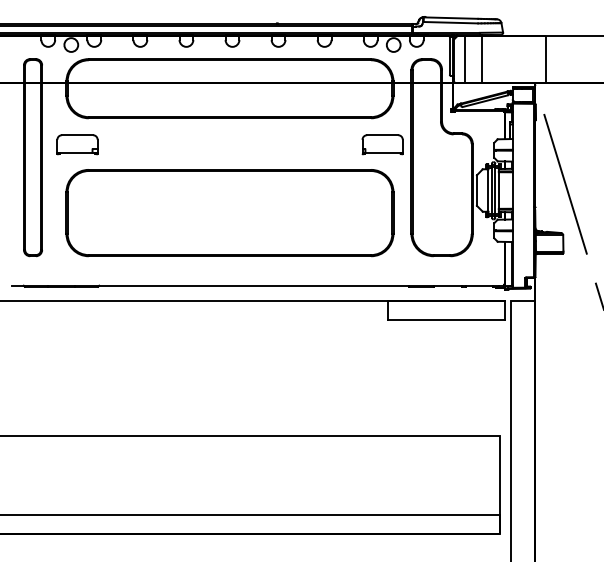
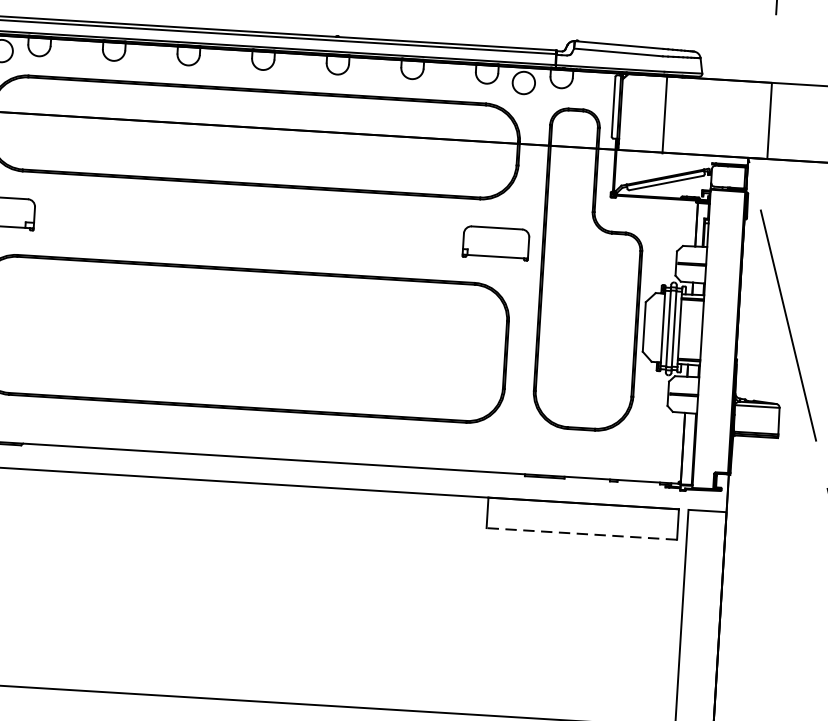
line: (465, 58) -> (638, 111), removed
line: (446, 320) -> (582, 534), solid -> dashed

